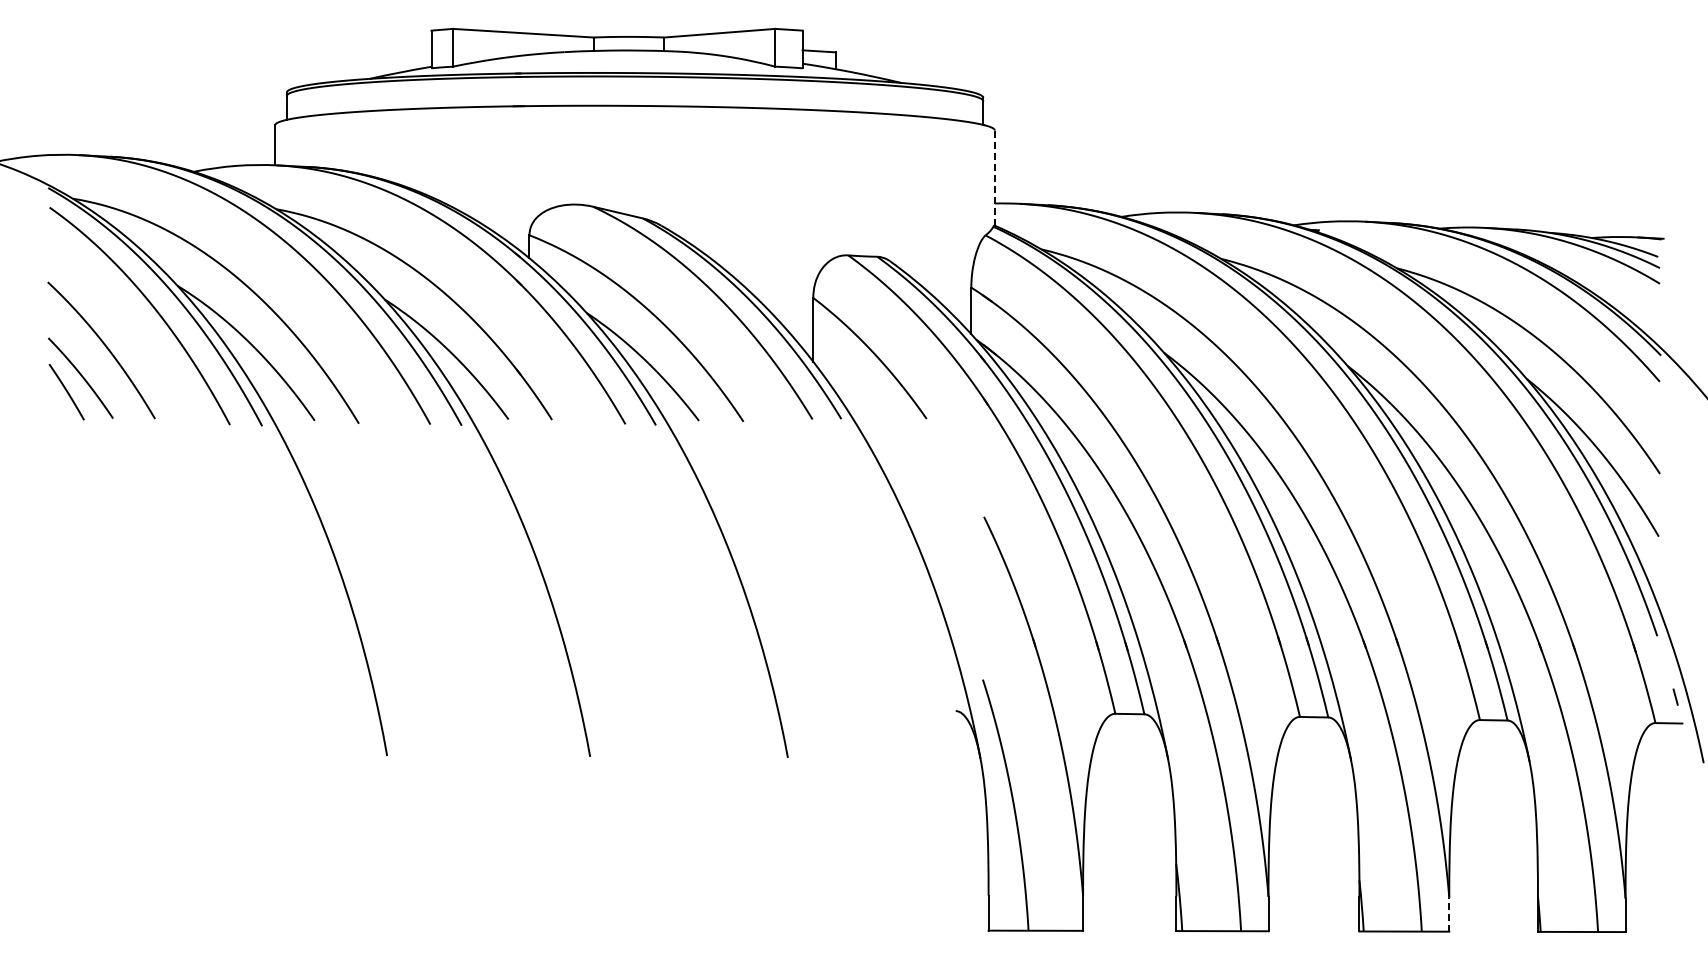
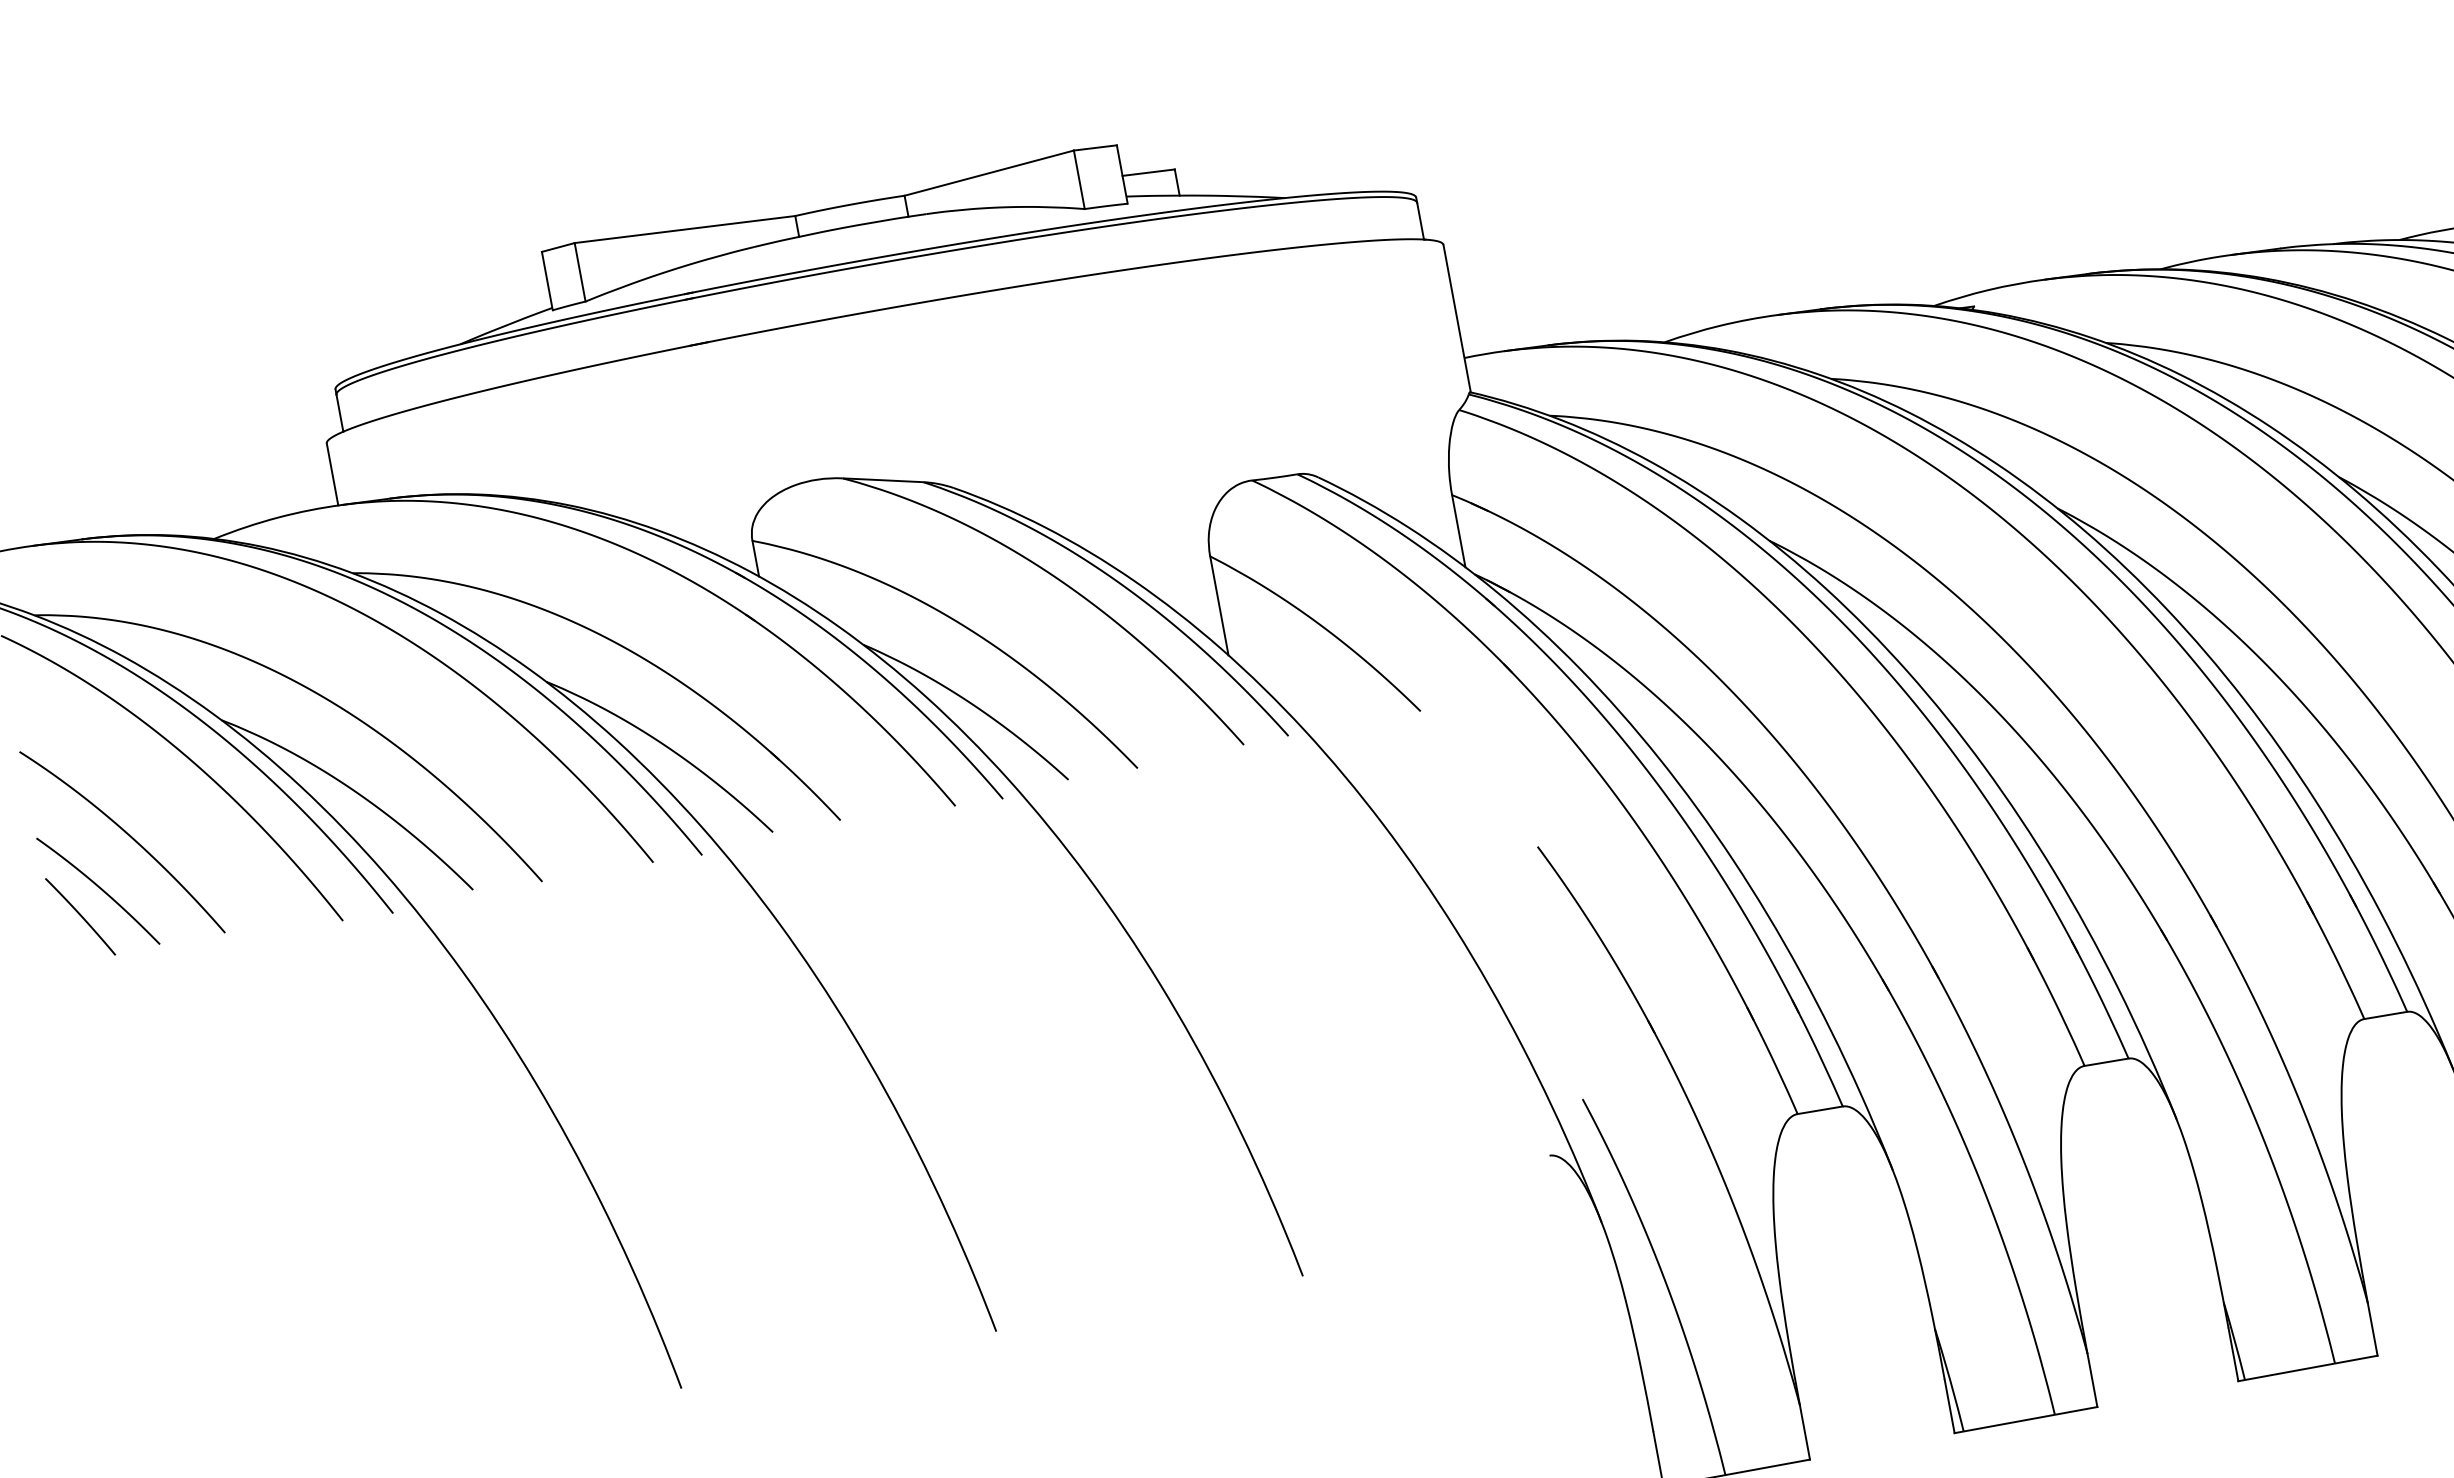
line: (994, 178) -> (1456, 319), dashed -> solid
line: (1449, 914) -> (2372, 1329), dashed -> solid

